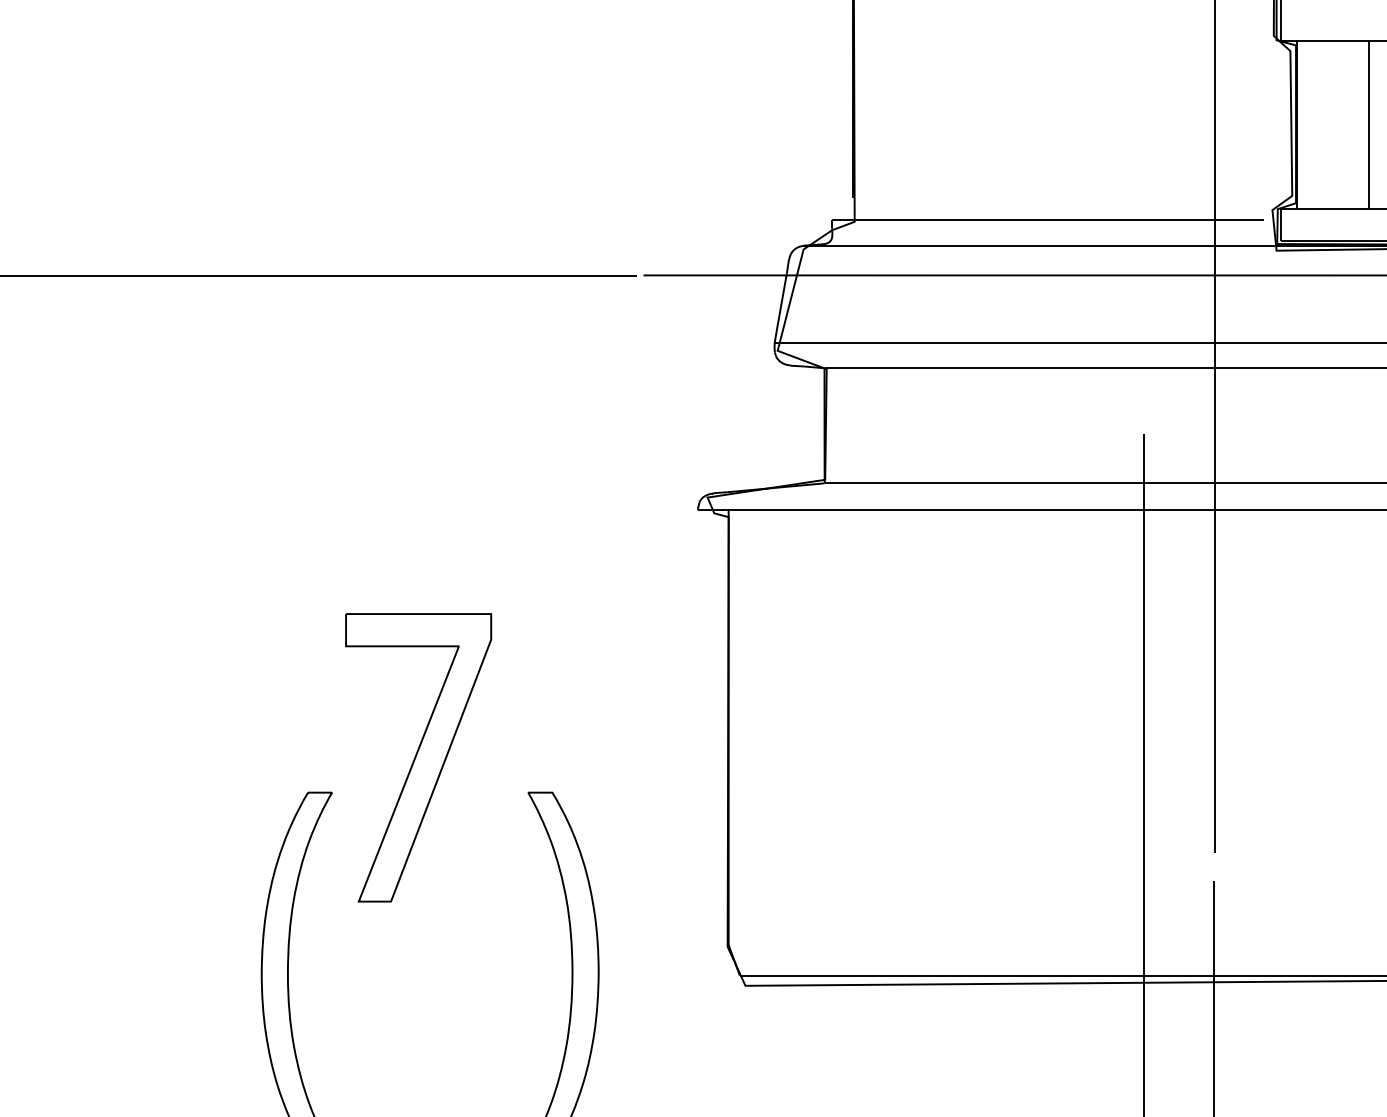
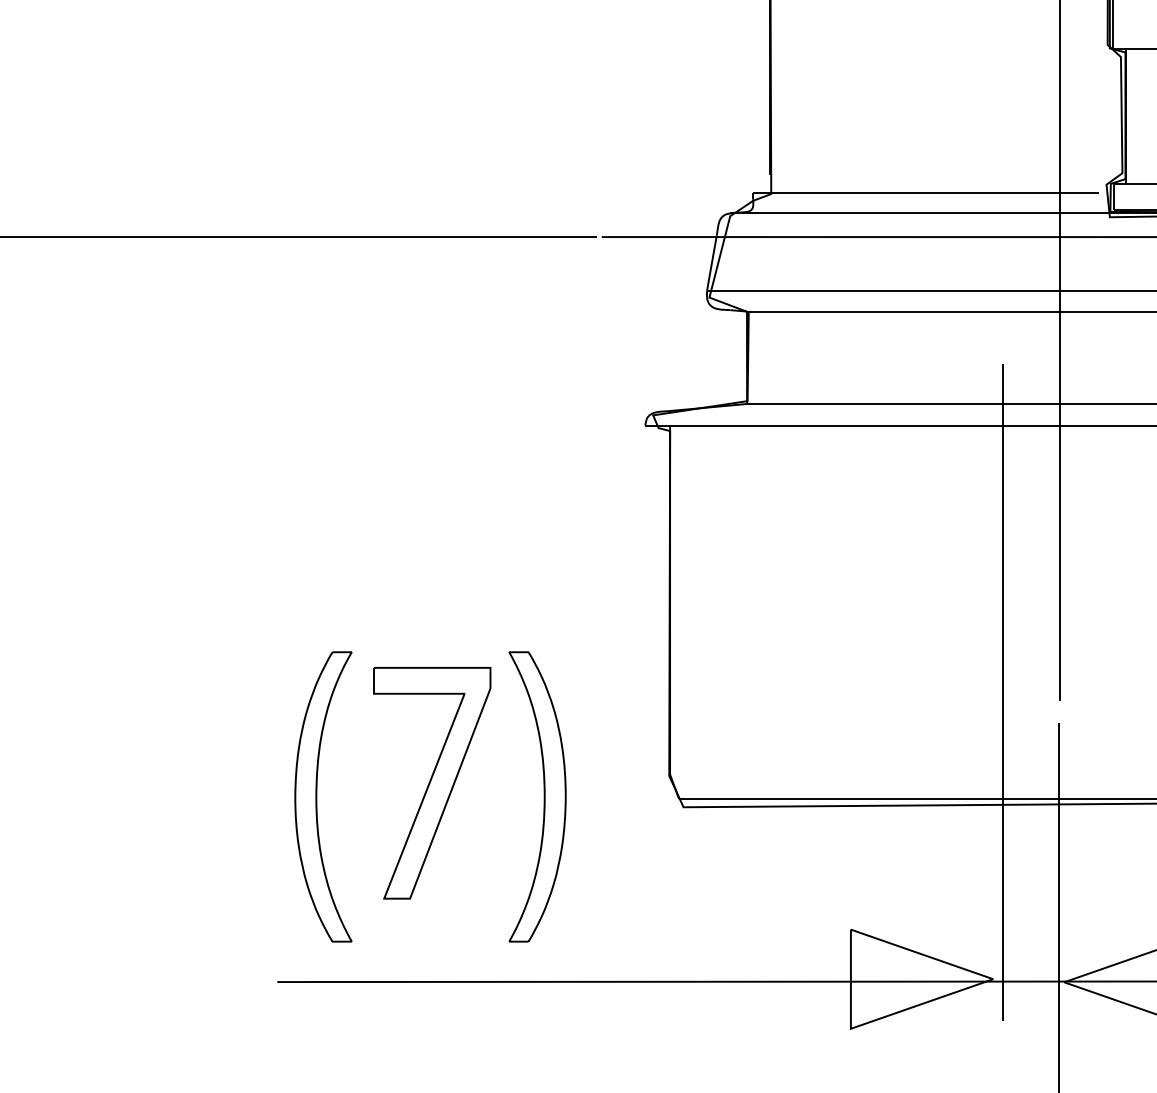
part: (418, 758) -> (432, 783), moved

